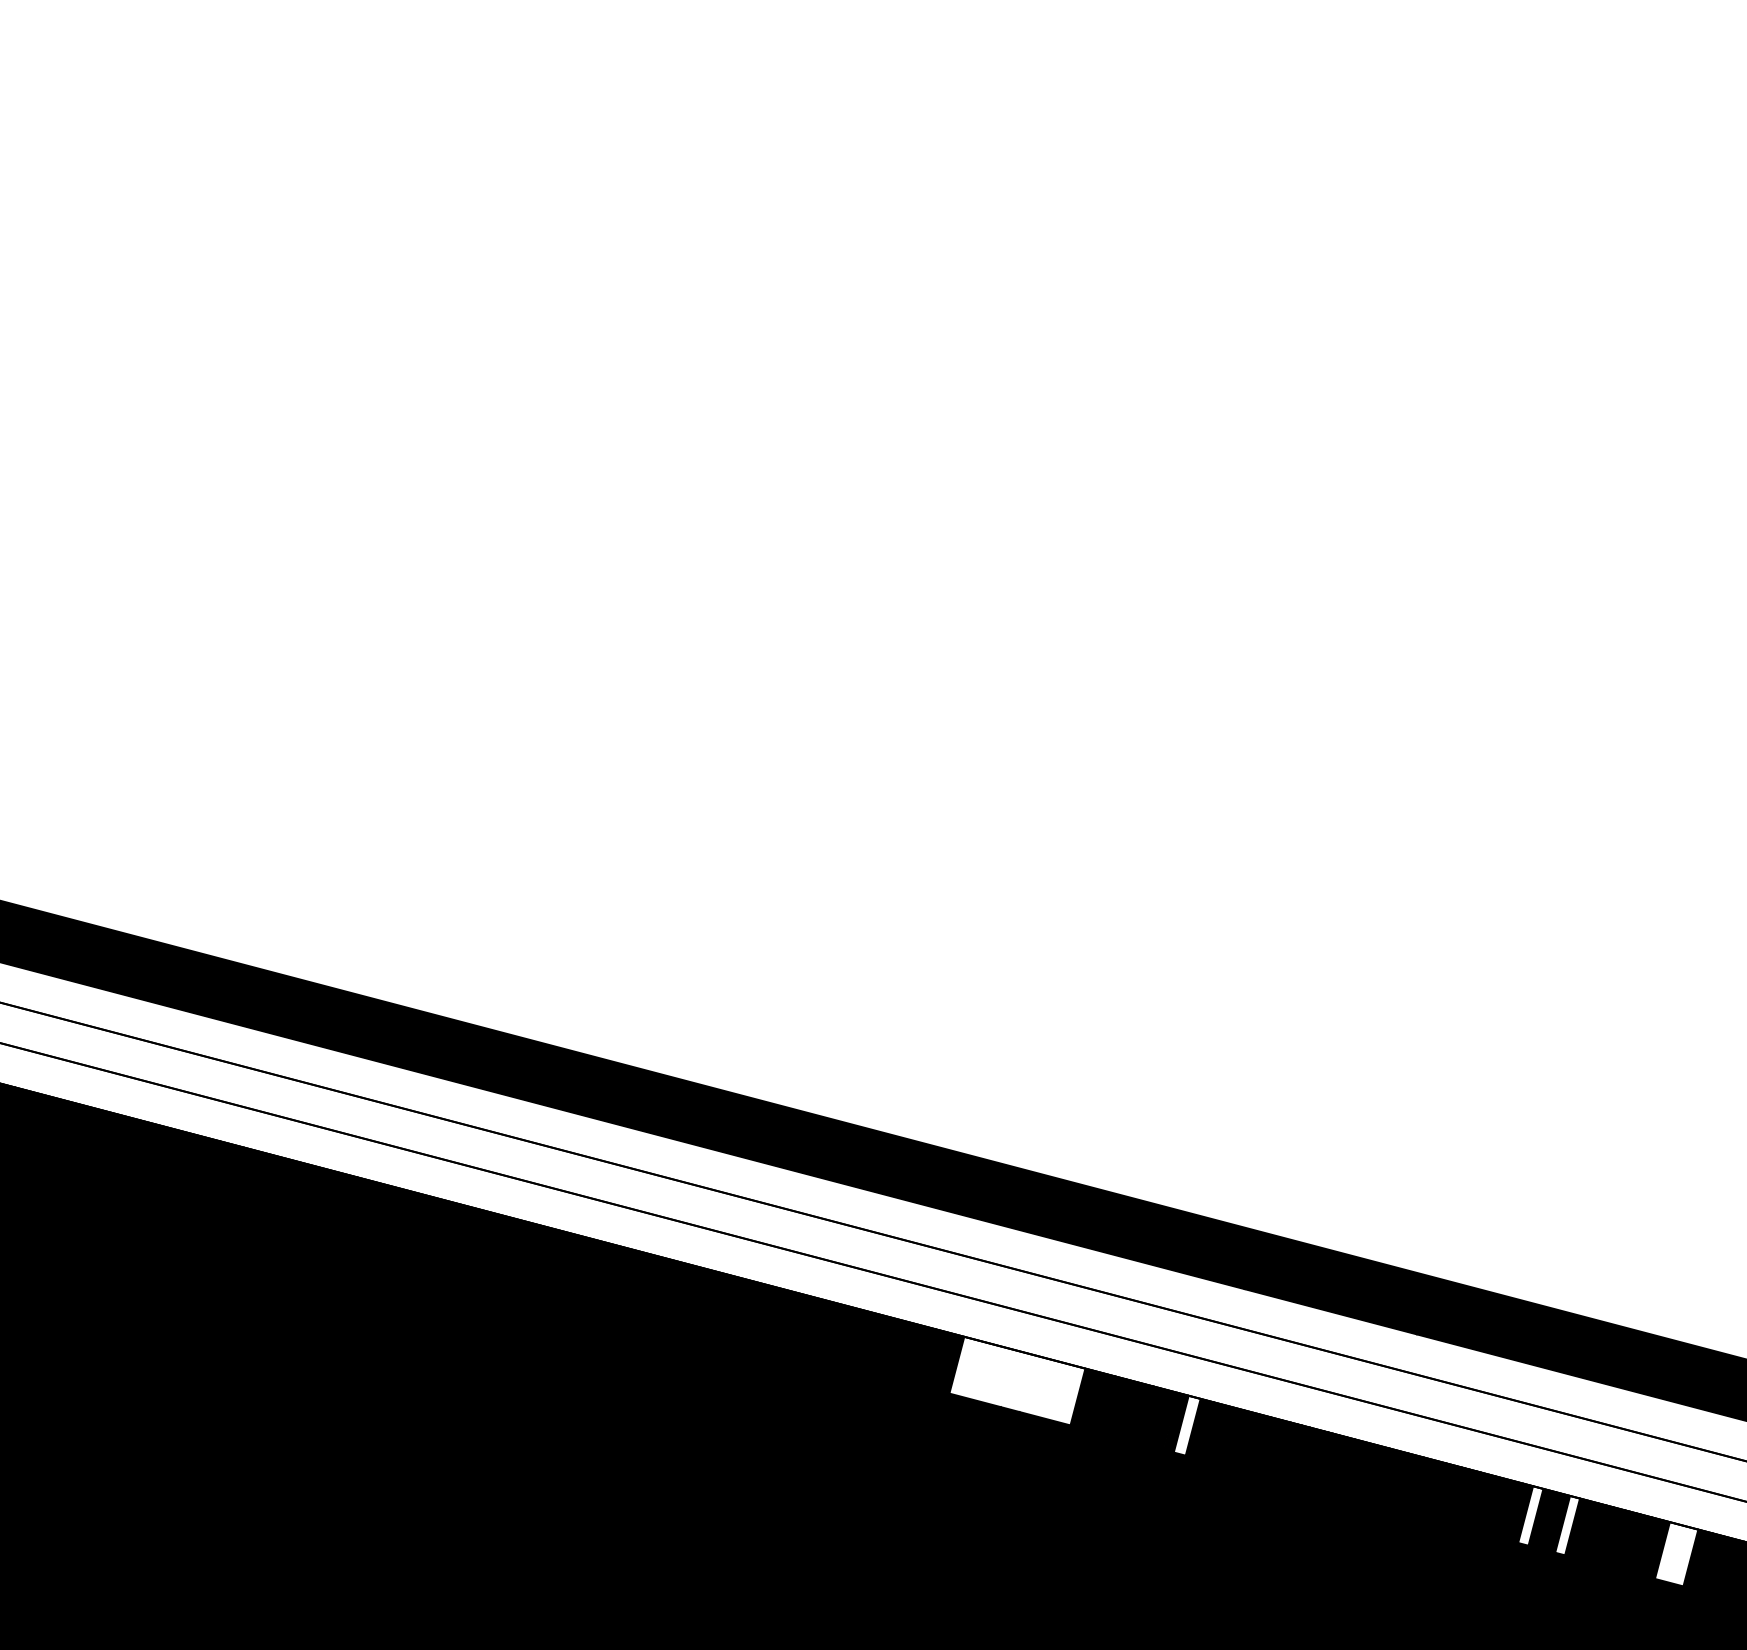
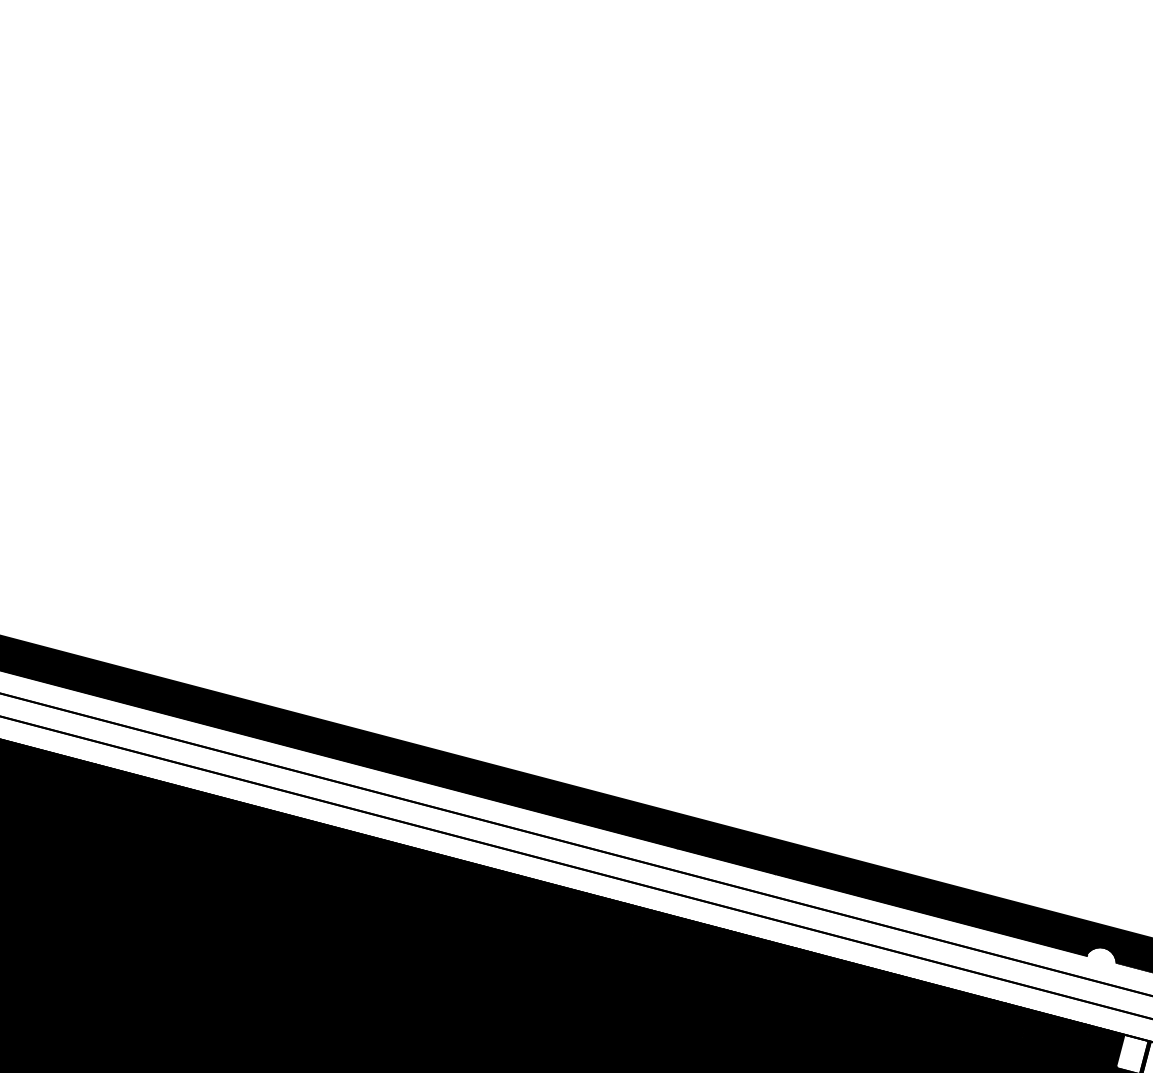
fill: (1017, 1380) -> (548, 900), added
fill: (1186, 1424) -> (644, 925), added
fill: (1529, 1516) -> (839, 977), added
fill: (1566, 1525) -> (860, 982), added
fill: (1675, 1553) -> (922, 998), added

